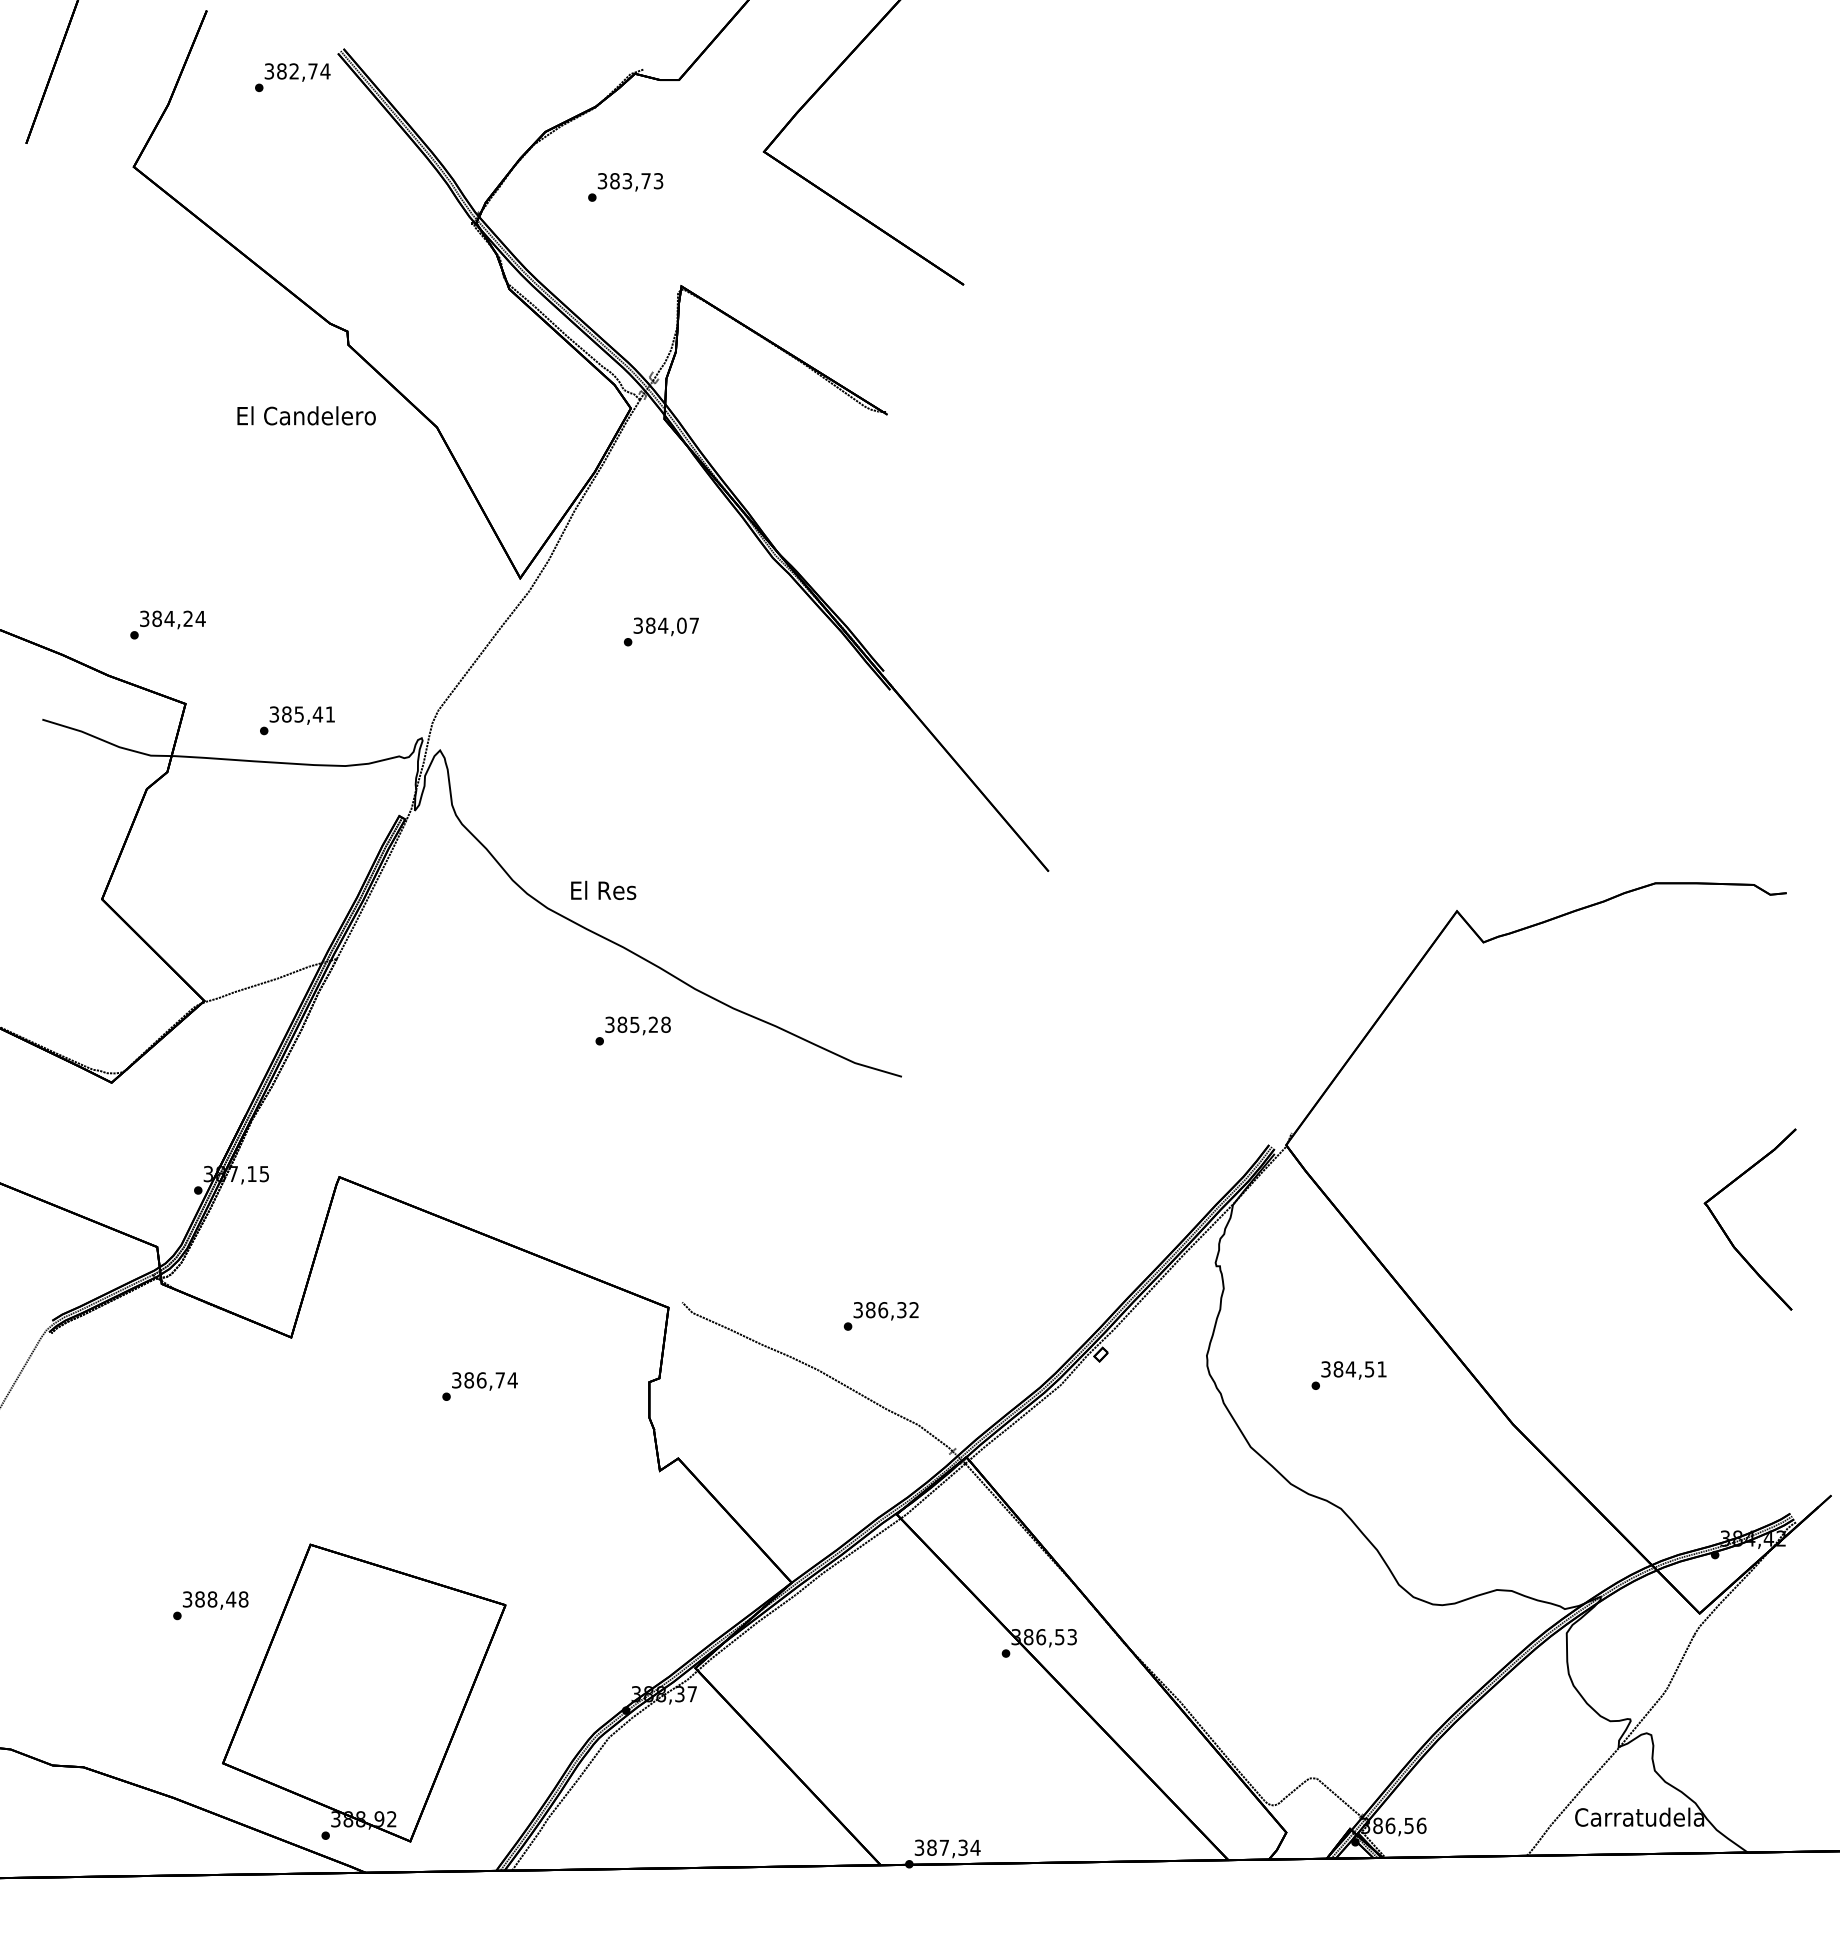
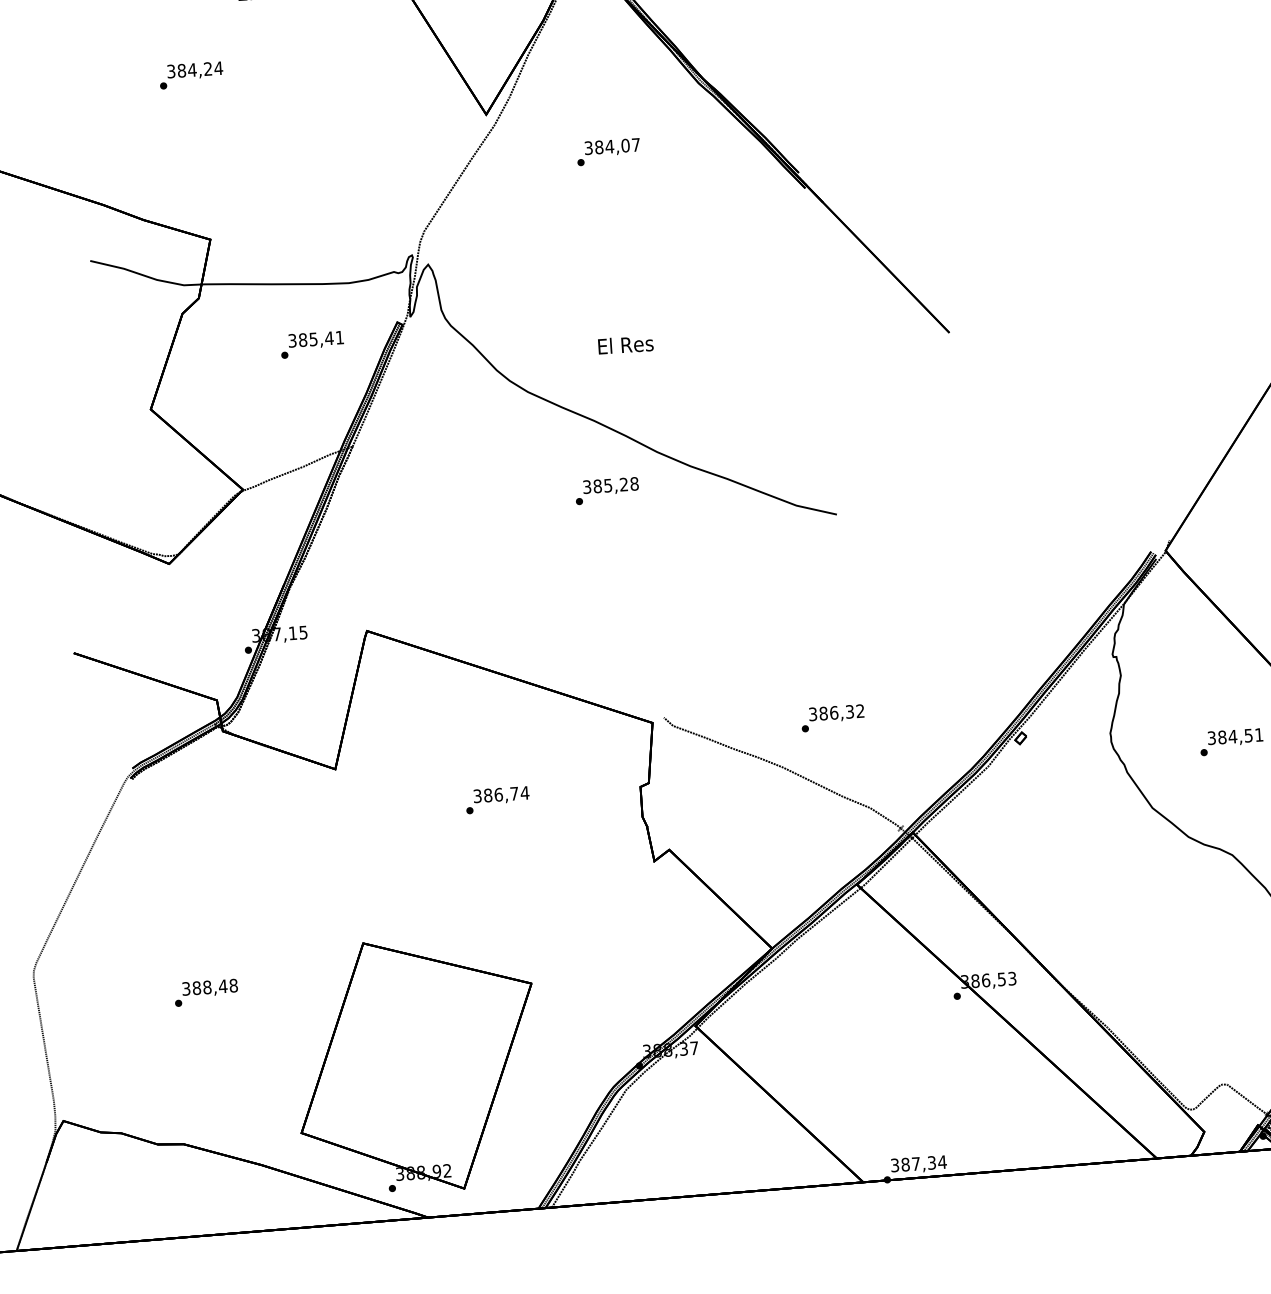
text: (167, 624) -> (190, 74), moved
text: (297, 720) -> (312, 344), moved
text: (603, 889) -> (625, 344), moved
text: (210, 1605) -> (206, 992), moved

